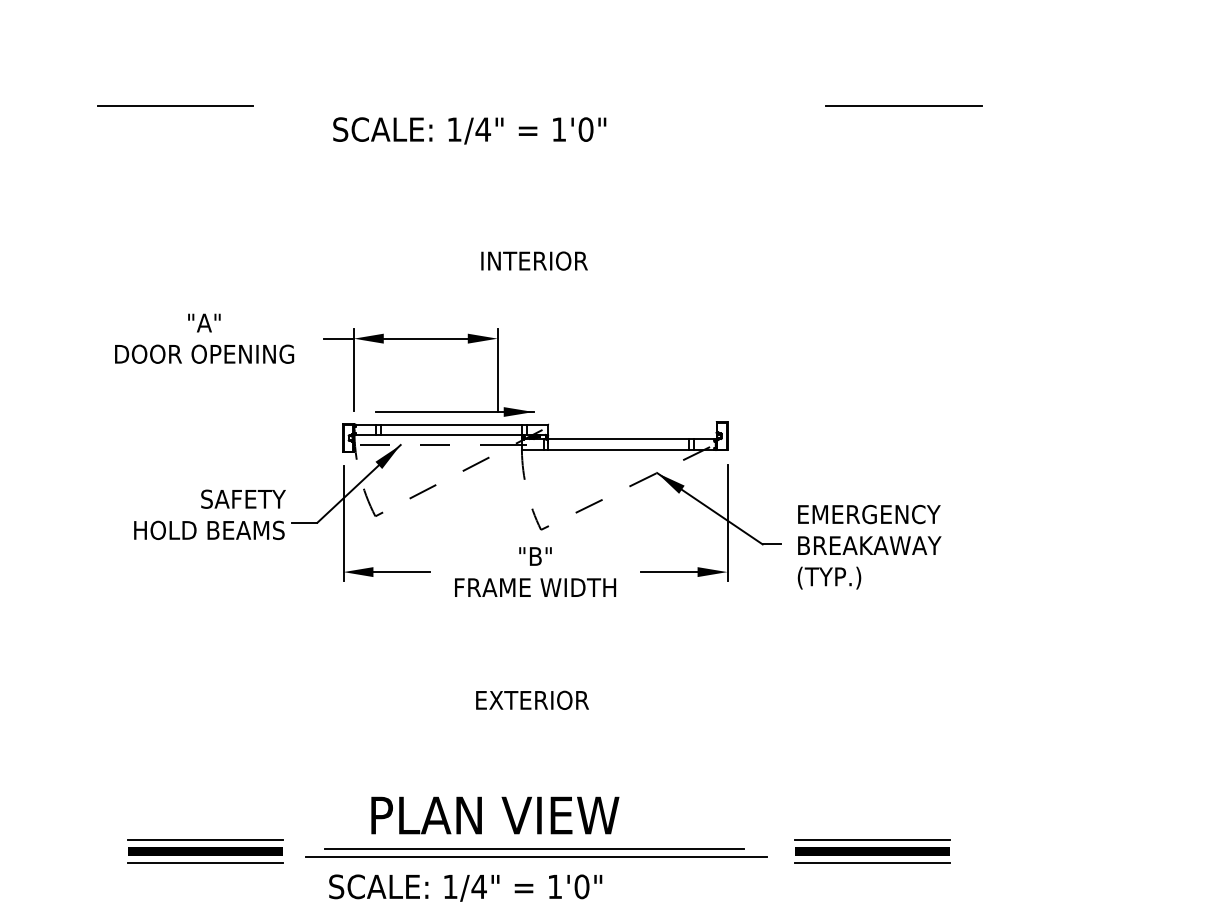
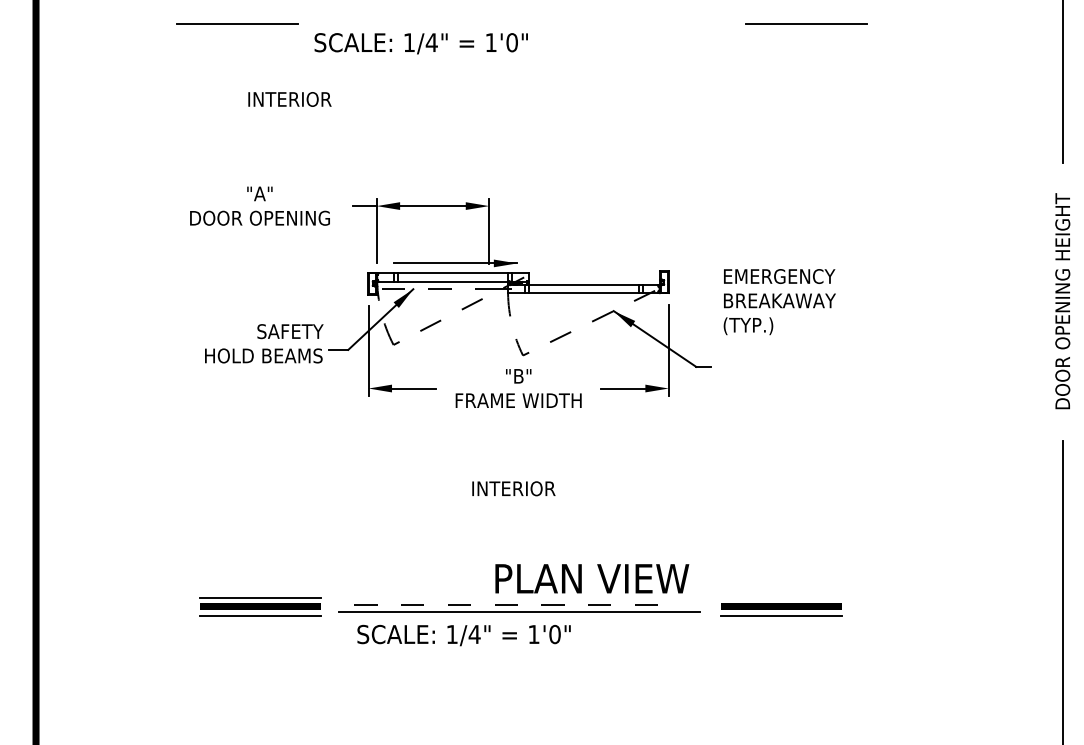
text: (468, 130) -> (420, 43), moved
text: (533, 261) -> (289, 99), moved
text: (869, 547) -> (779, 302), moved
text: (533, 700) -> (517, 488), EXTERIOR -> INTERIOR
text: (495, 815) -> (592, 578), moved
line: (871, 839) -> (781, 597), removed
line: (533, 849) -> (517, 605), solid -> dashed

